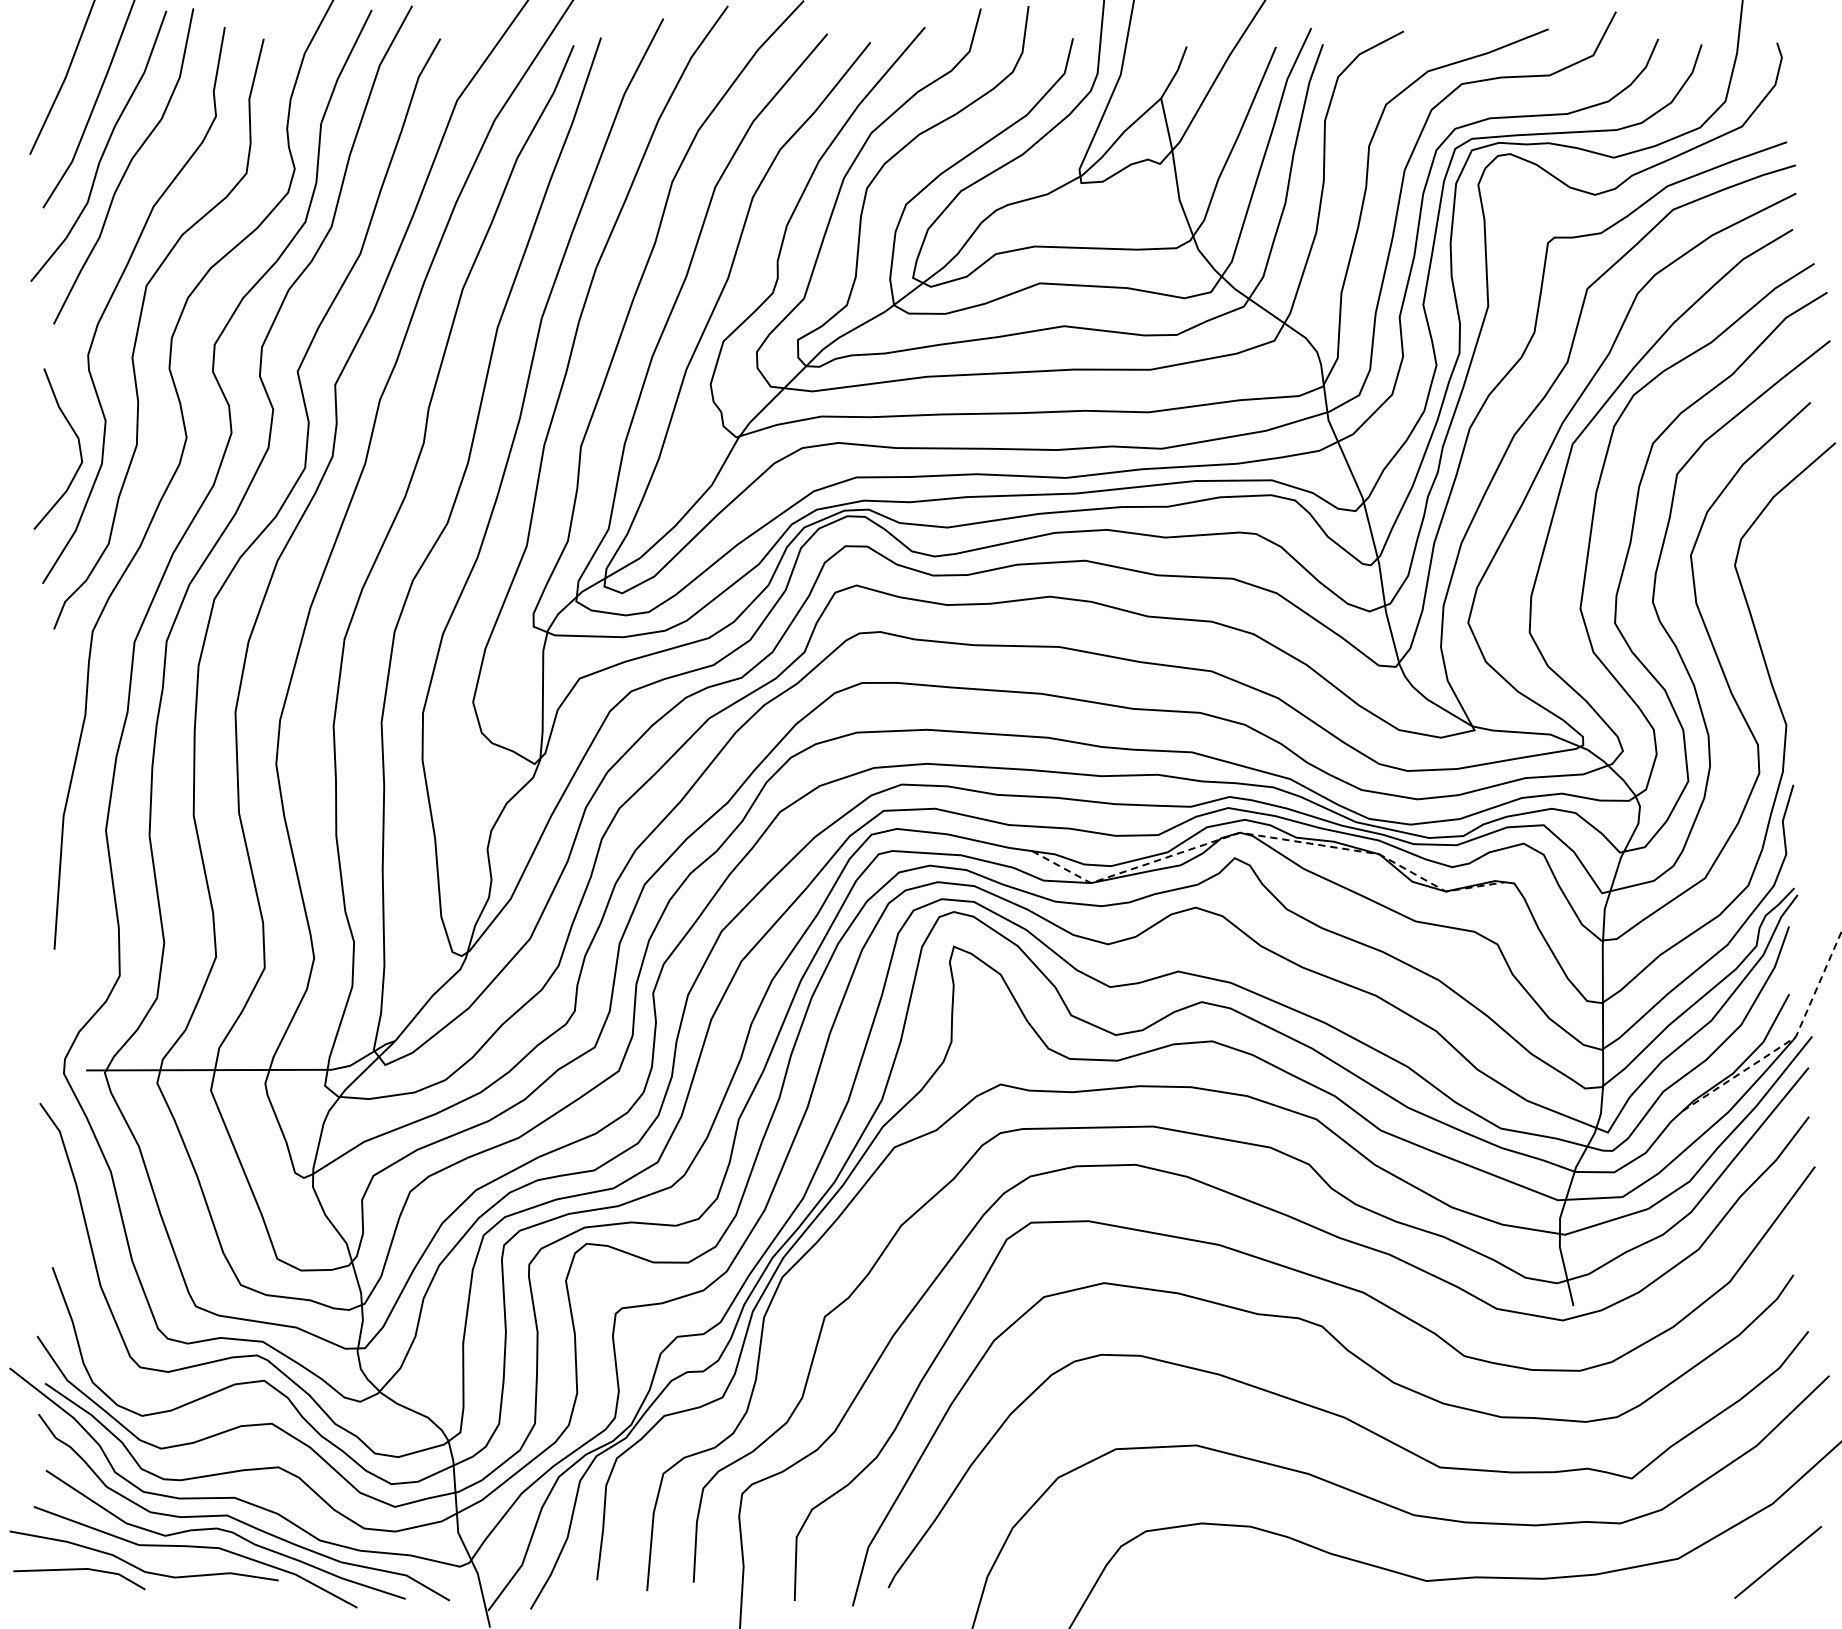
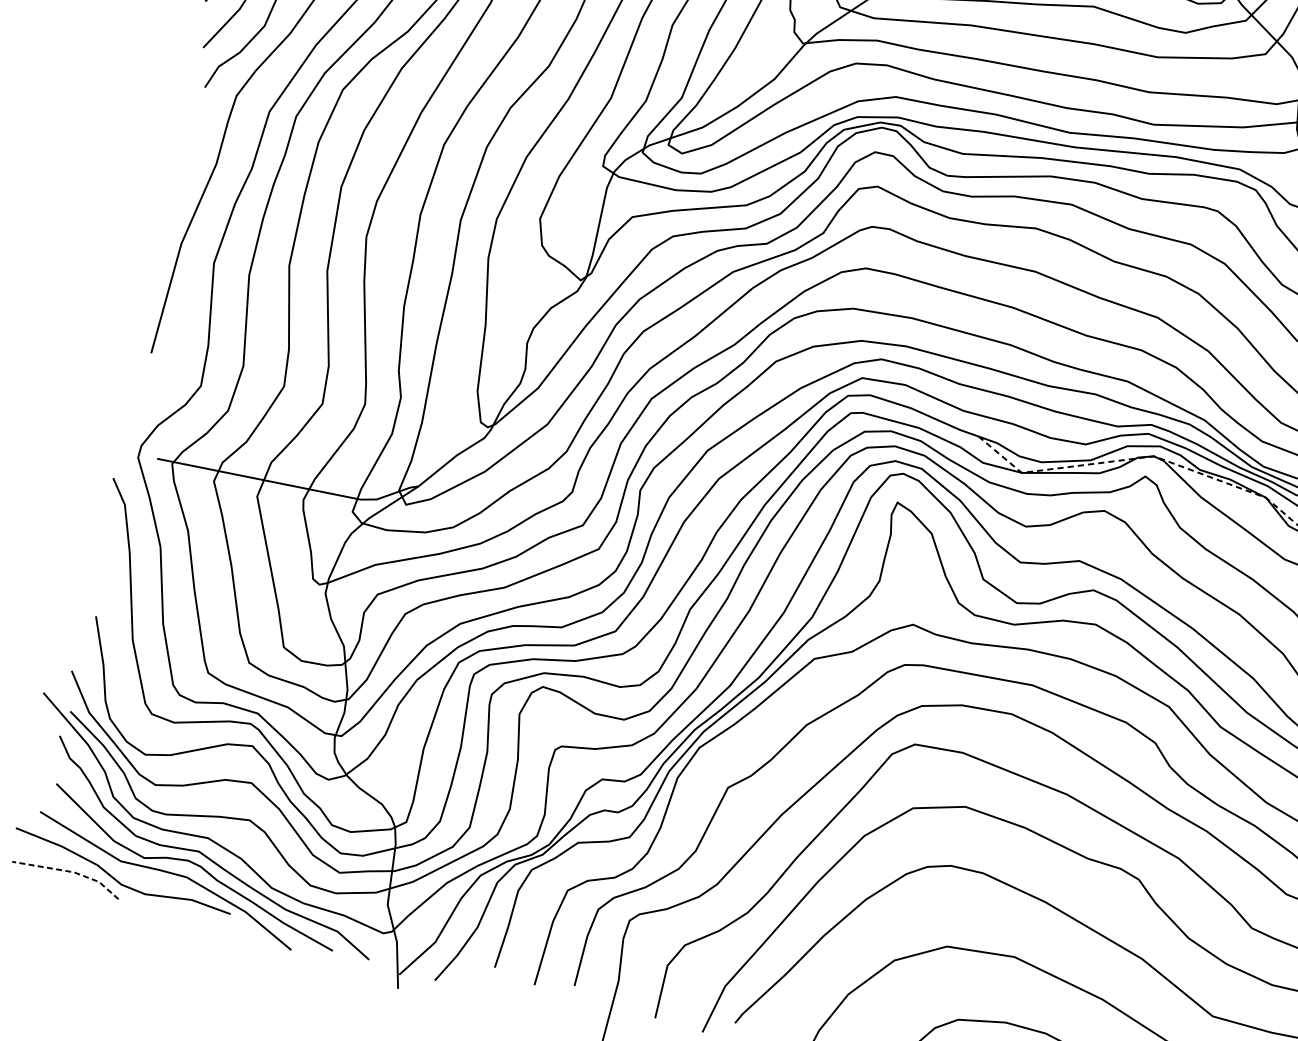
line: (82, 1569) -> (69, 871), solid -> dashed

